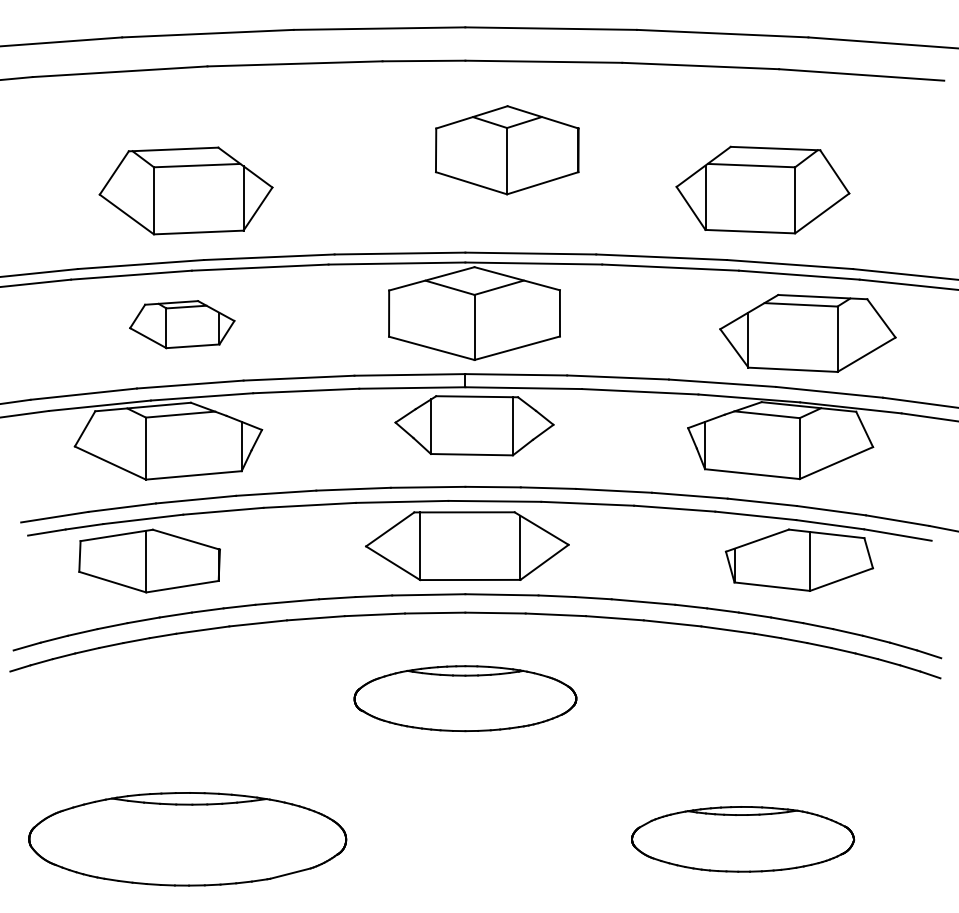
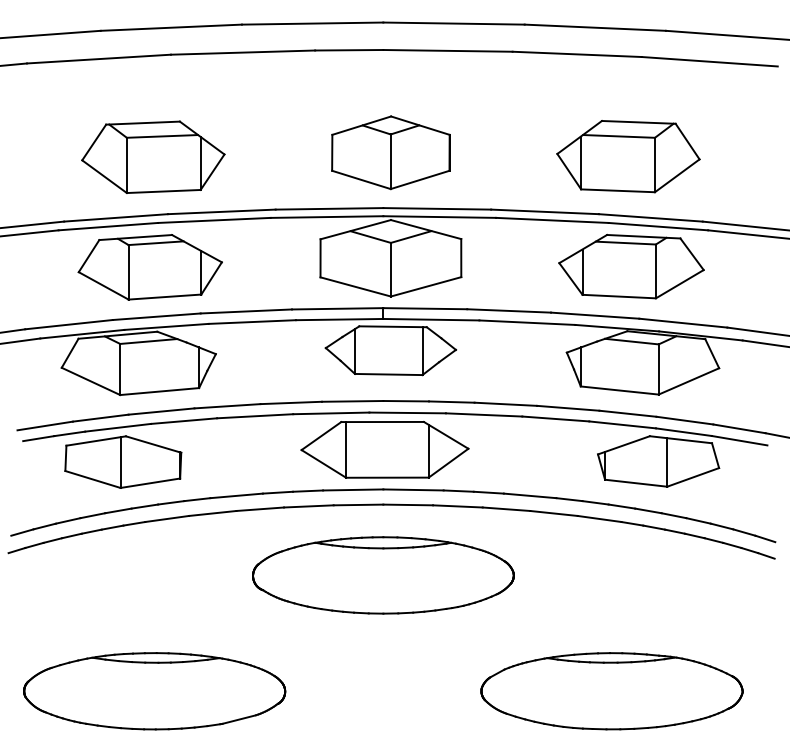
part: (506, 149) -> (390, 152), moved
part: (181, 324) -> (149, 267), size x1.67
part: (807, 333) -> (631, 266), moved
part: (465, 698) -> (383, 575), size x1.43
part: (742, 839) -> (611, 691), size x1.43

